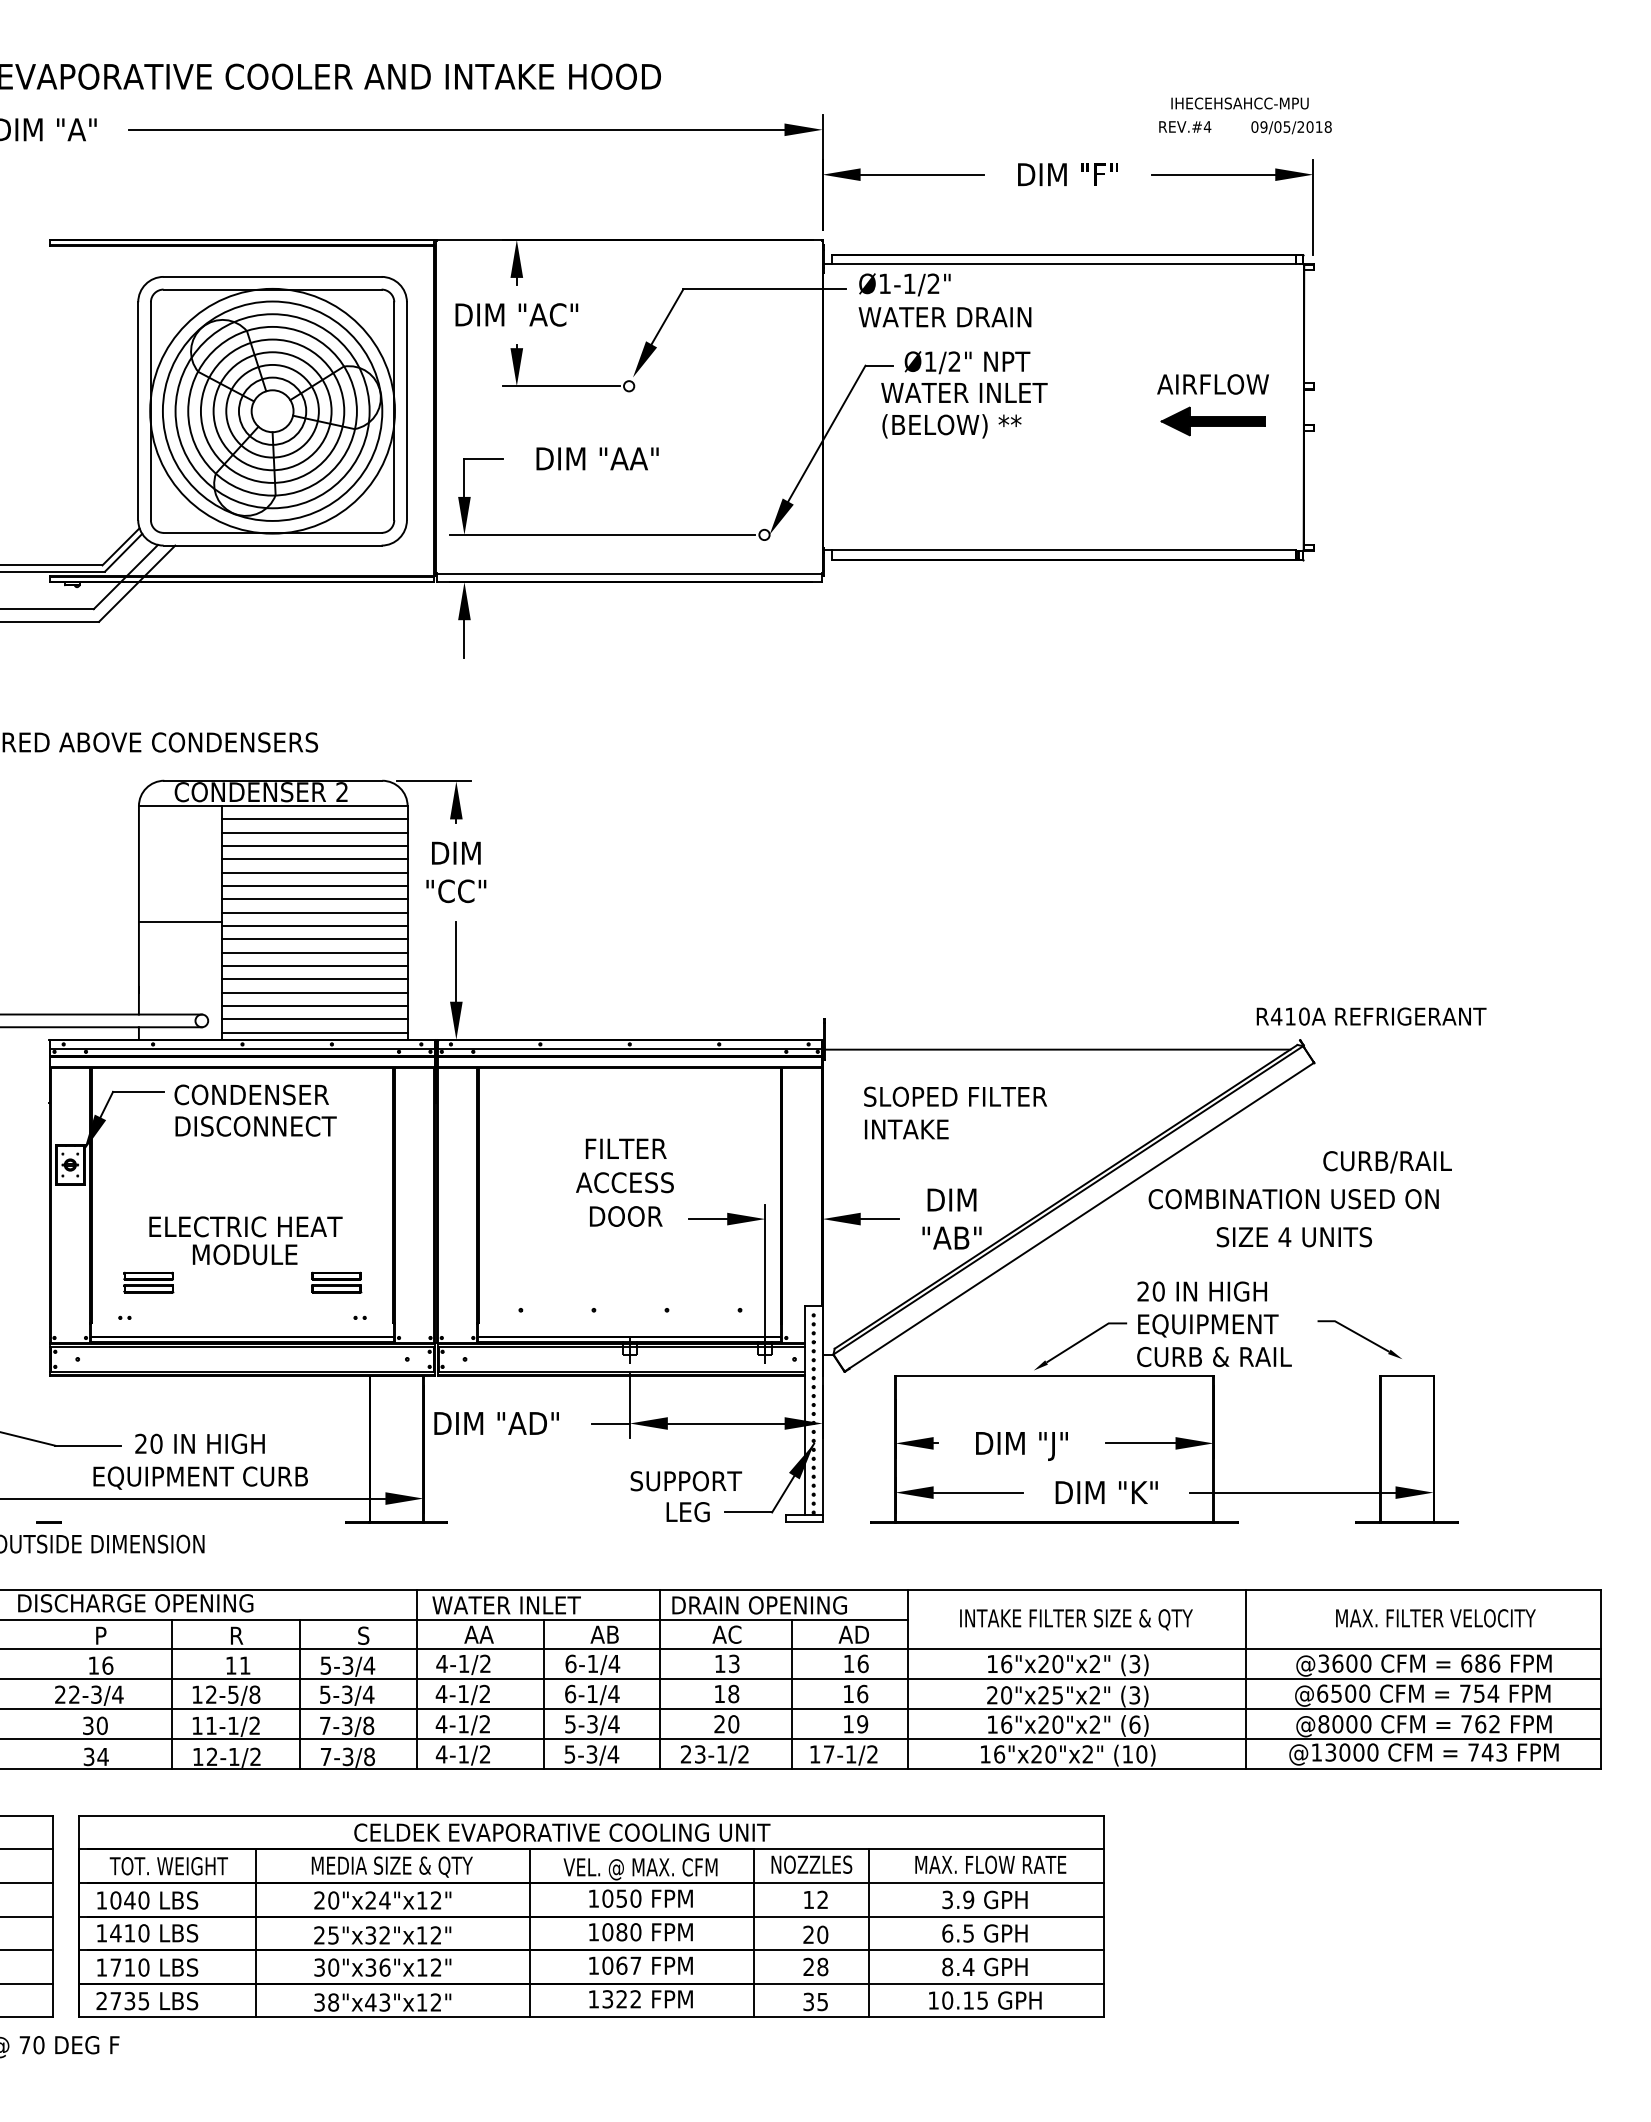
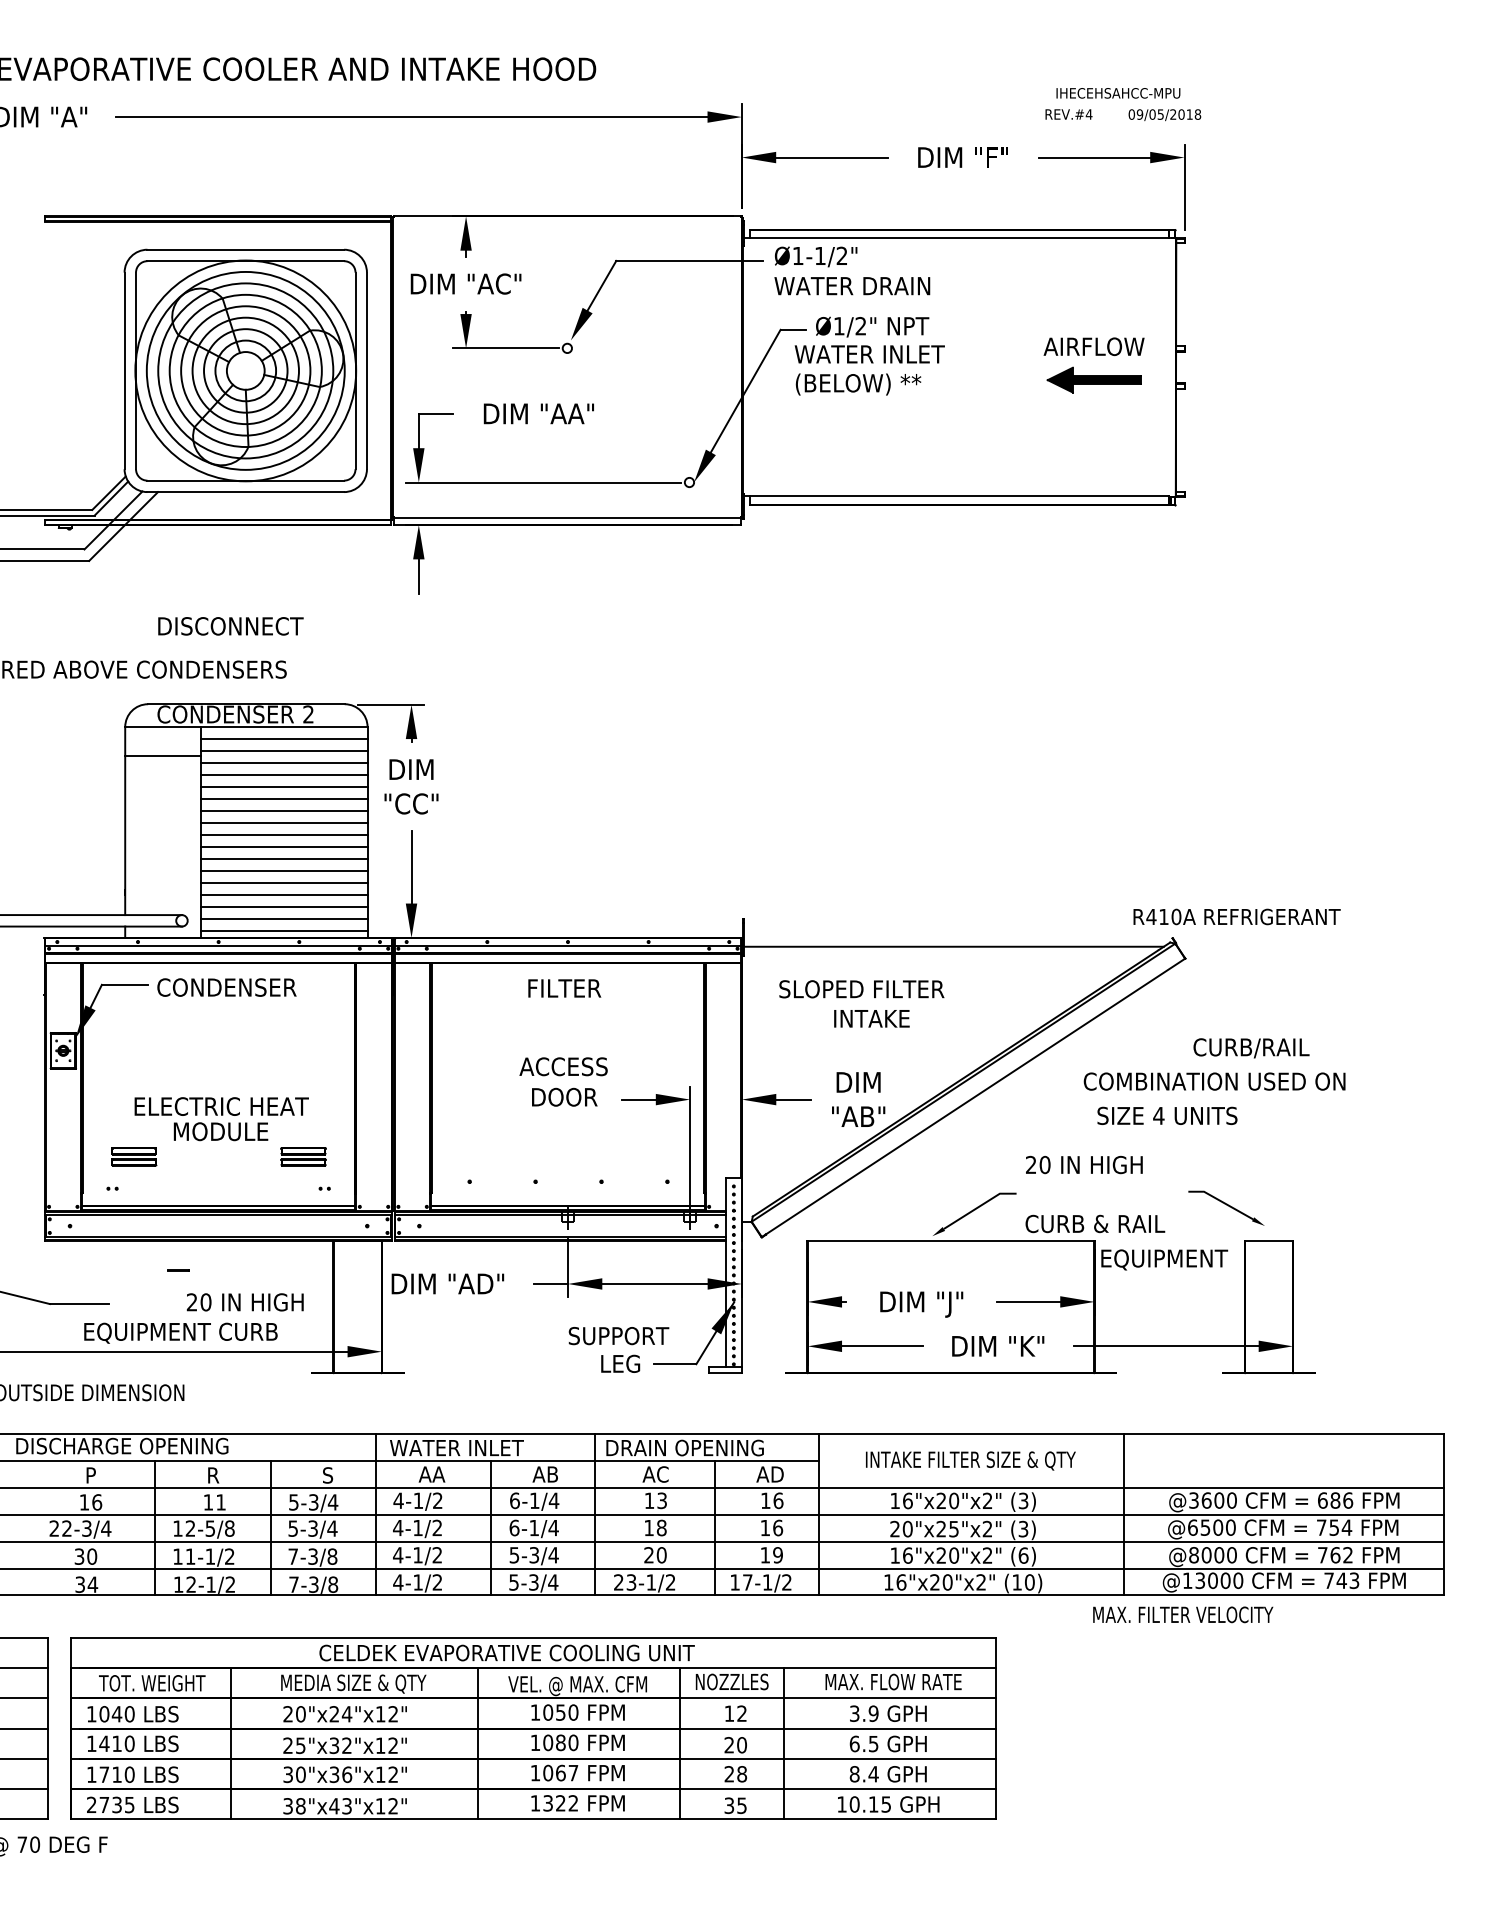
line: (180, 921) -> (162, 756), moved
text: (255, 1126) -> (230, 626), moved
text: (906, 1129) -> (871, 1018), moved
text: (625, 1148) -> (564, 988), moved
text: (1293, 1199) -> (1214, 1081), moved
text: (1208, 1325) -> (1164, 1259), moved
text: (199, 1443) -> (244, 1302), moved
line: (48, 1522) -> (178, 1270), moved
text: (1435, 1618) -> (1182, 1615), moved

